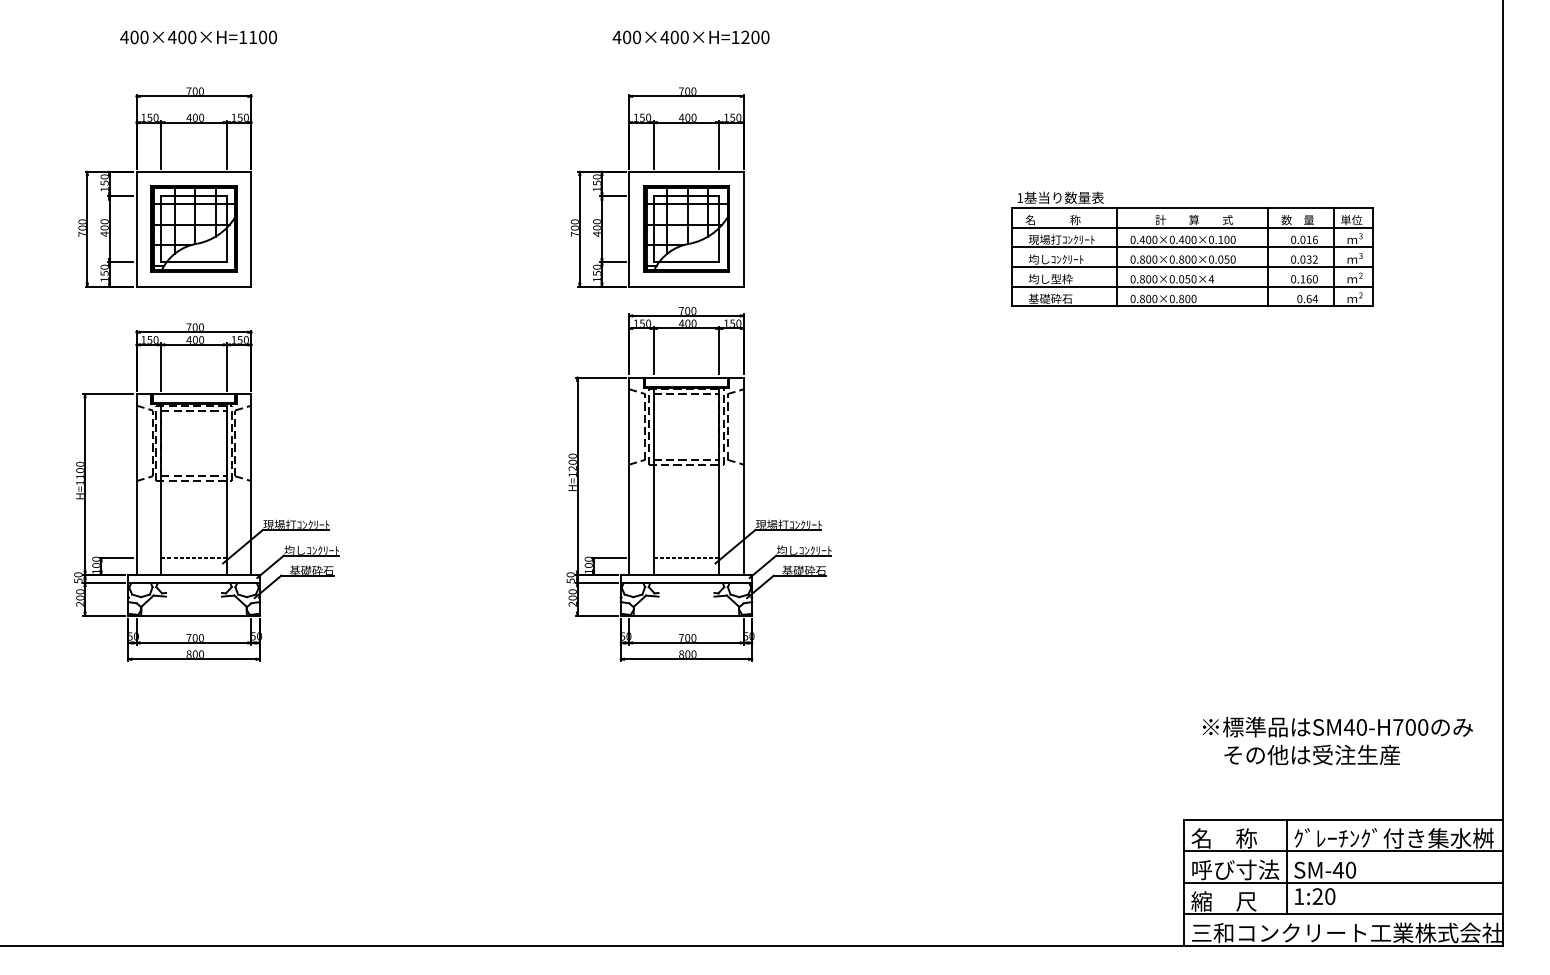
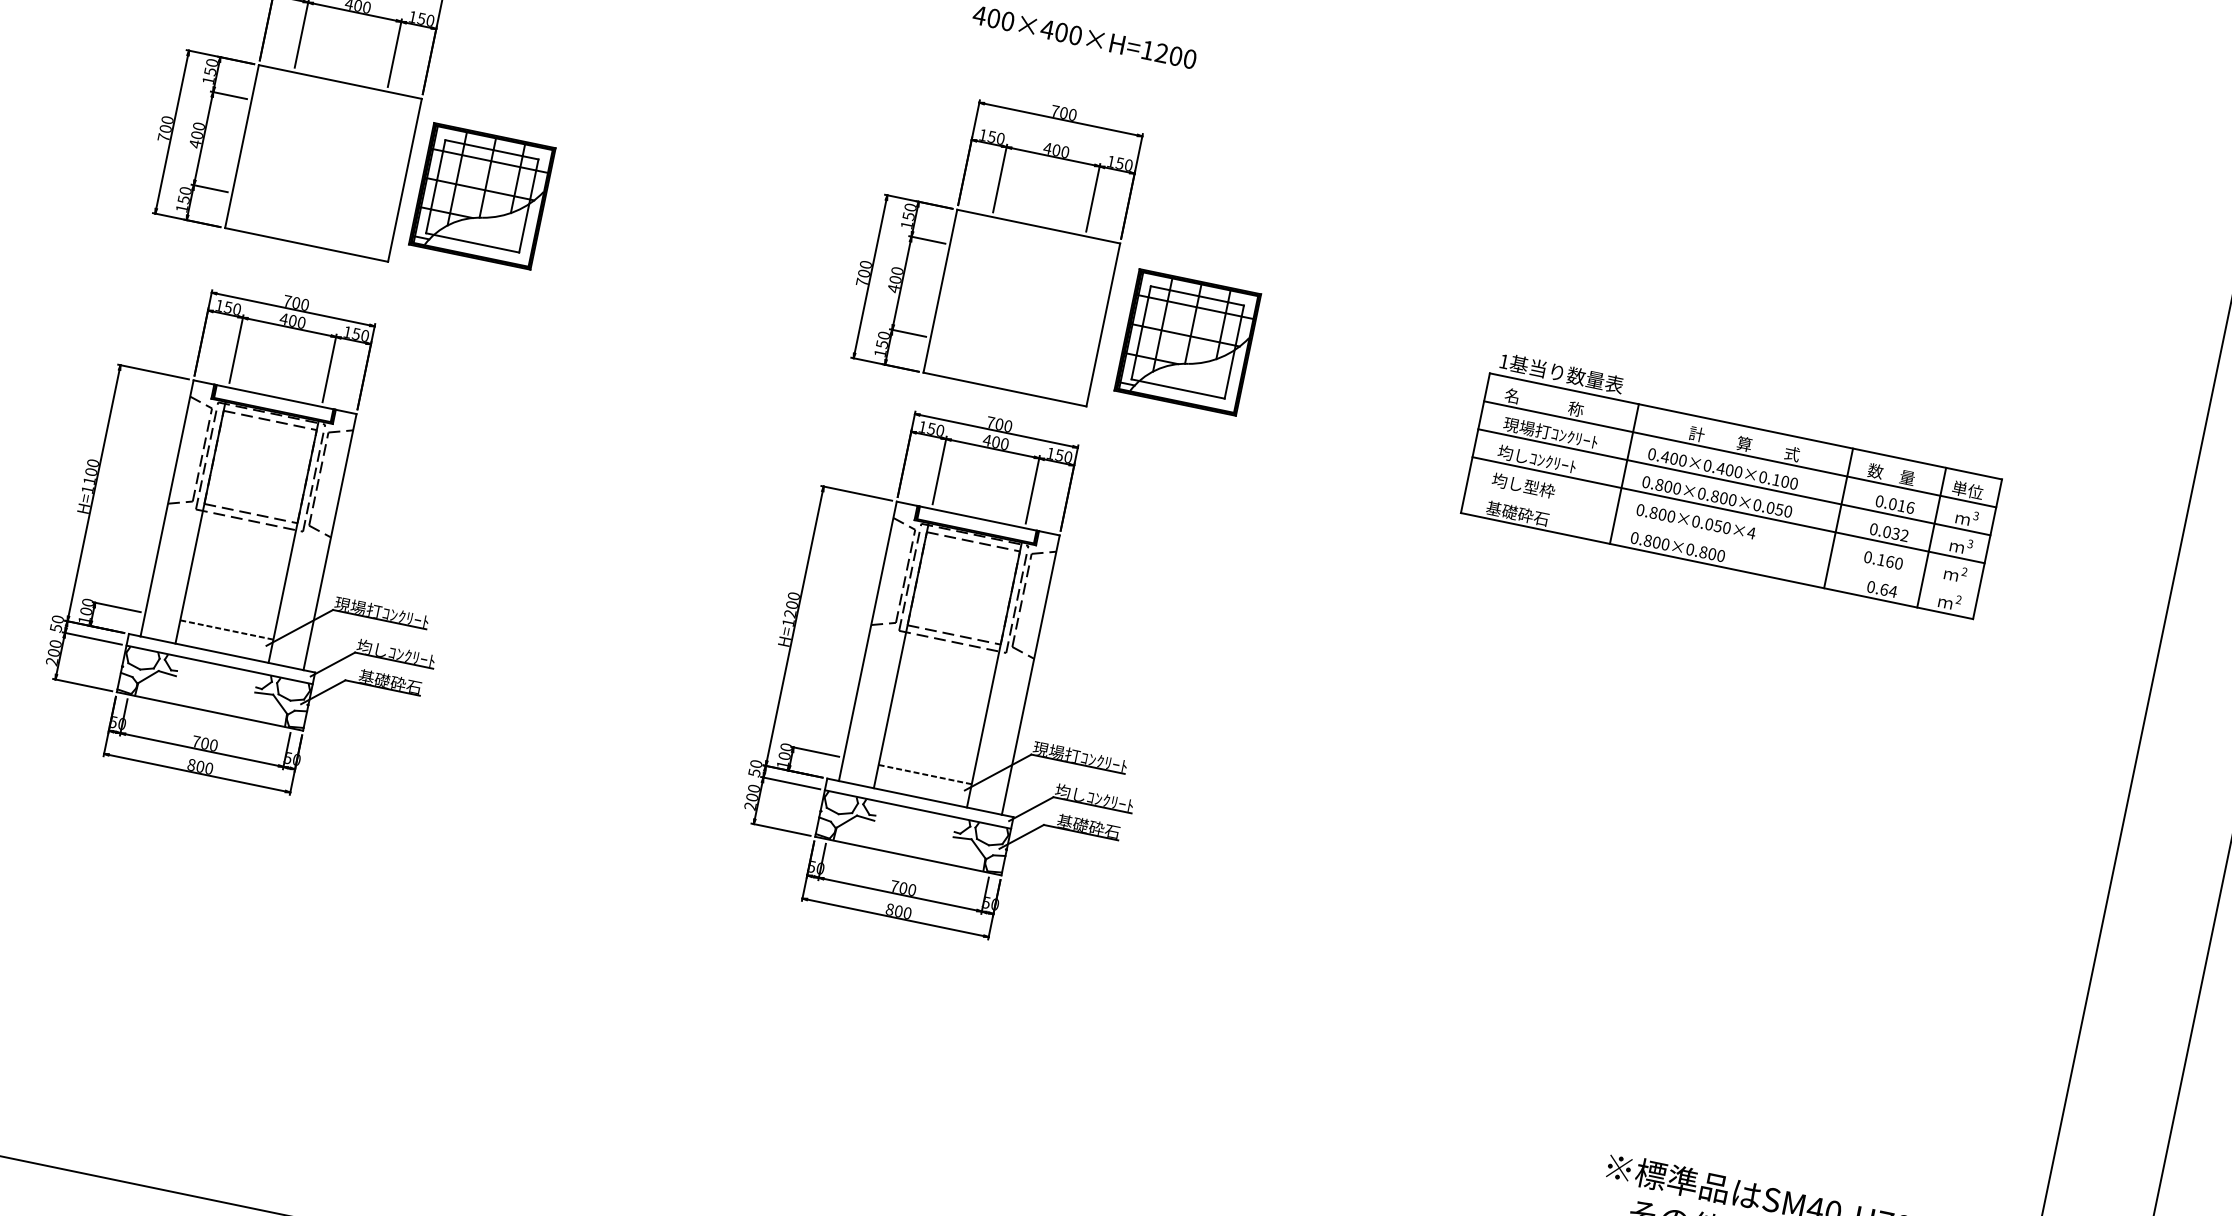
part: (193, 228) -> (481, 195), moved
part: (686, 228) -> (1188, 341), moved
line: (1192, 286) -> (1722, 537), removed

